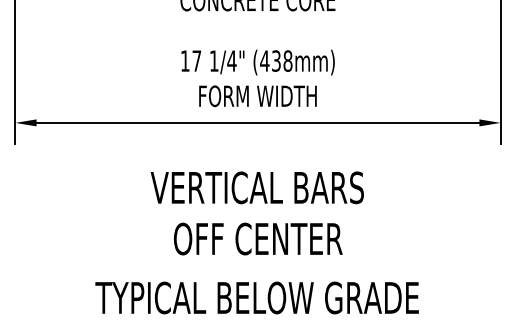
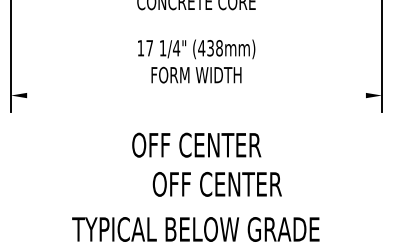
line: (257, 122) -> (196, 95), removed
text: (256, 187) -> (195, 144), VERTICAL BARS -> OFF CENTER
text: (258, 238) -> (217, 183), moved

